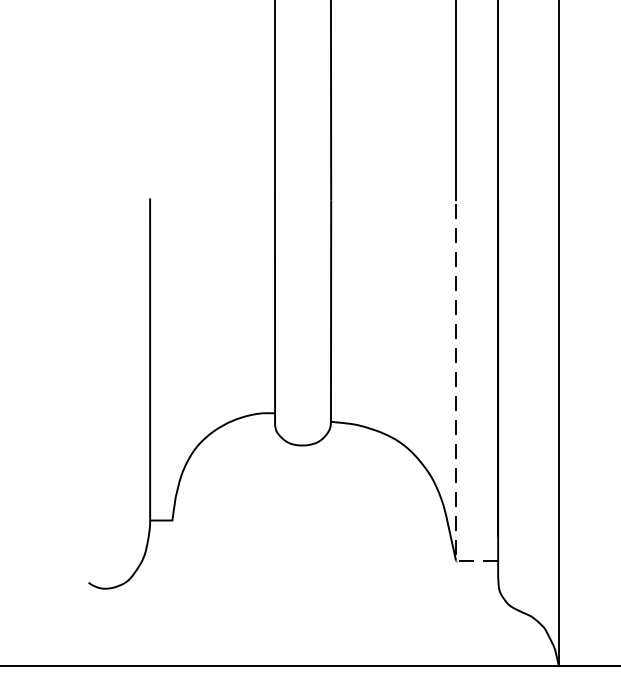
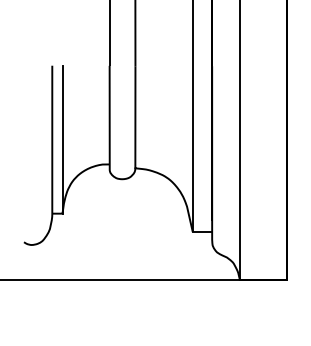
line: (172, 359) -> (62, 139), added
line: (455, 404) -> (192, 160), dashed -> solid

